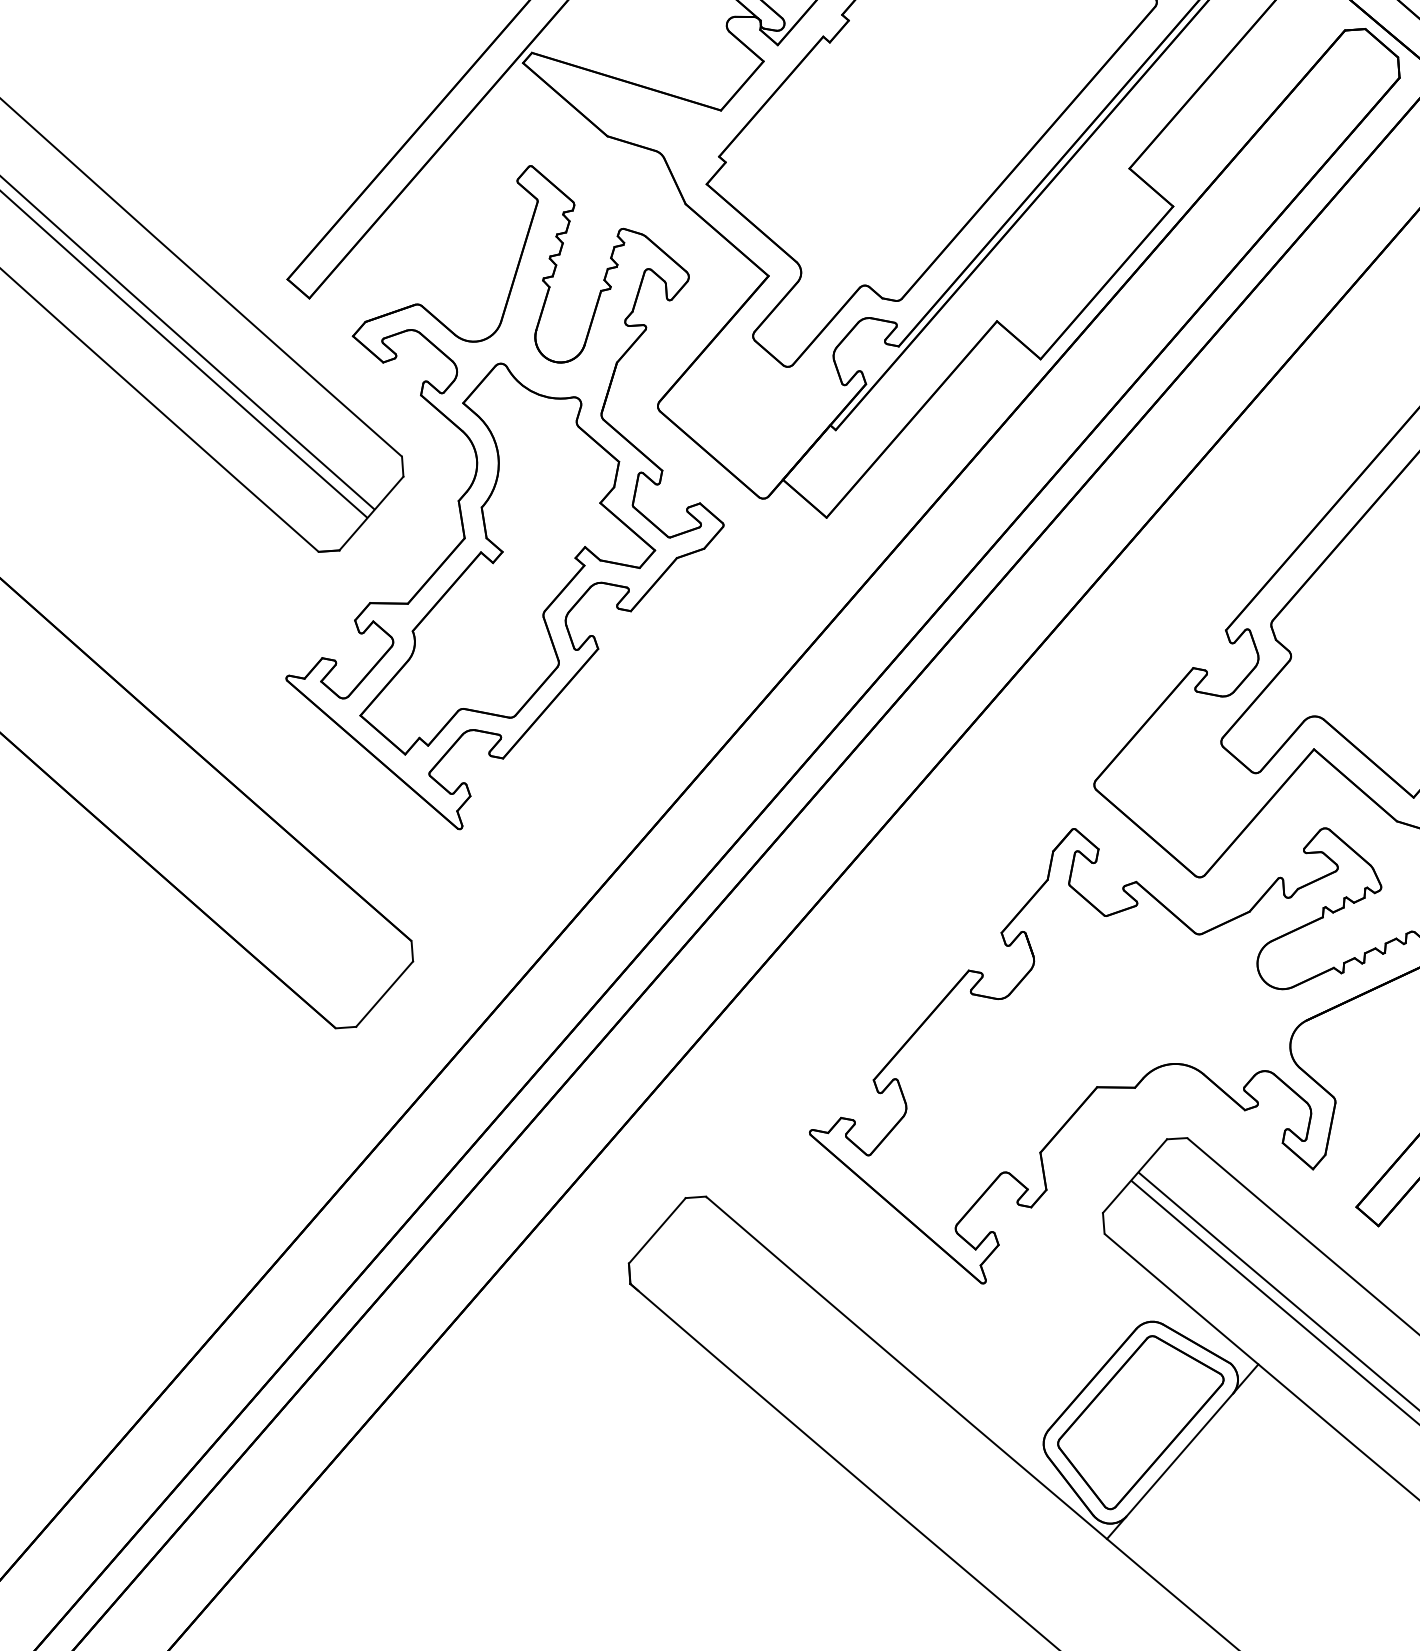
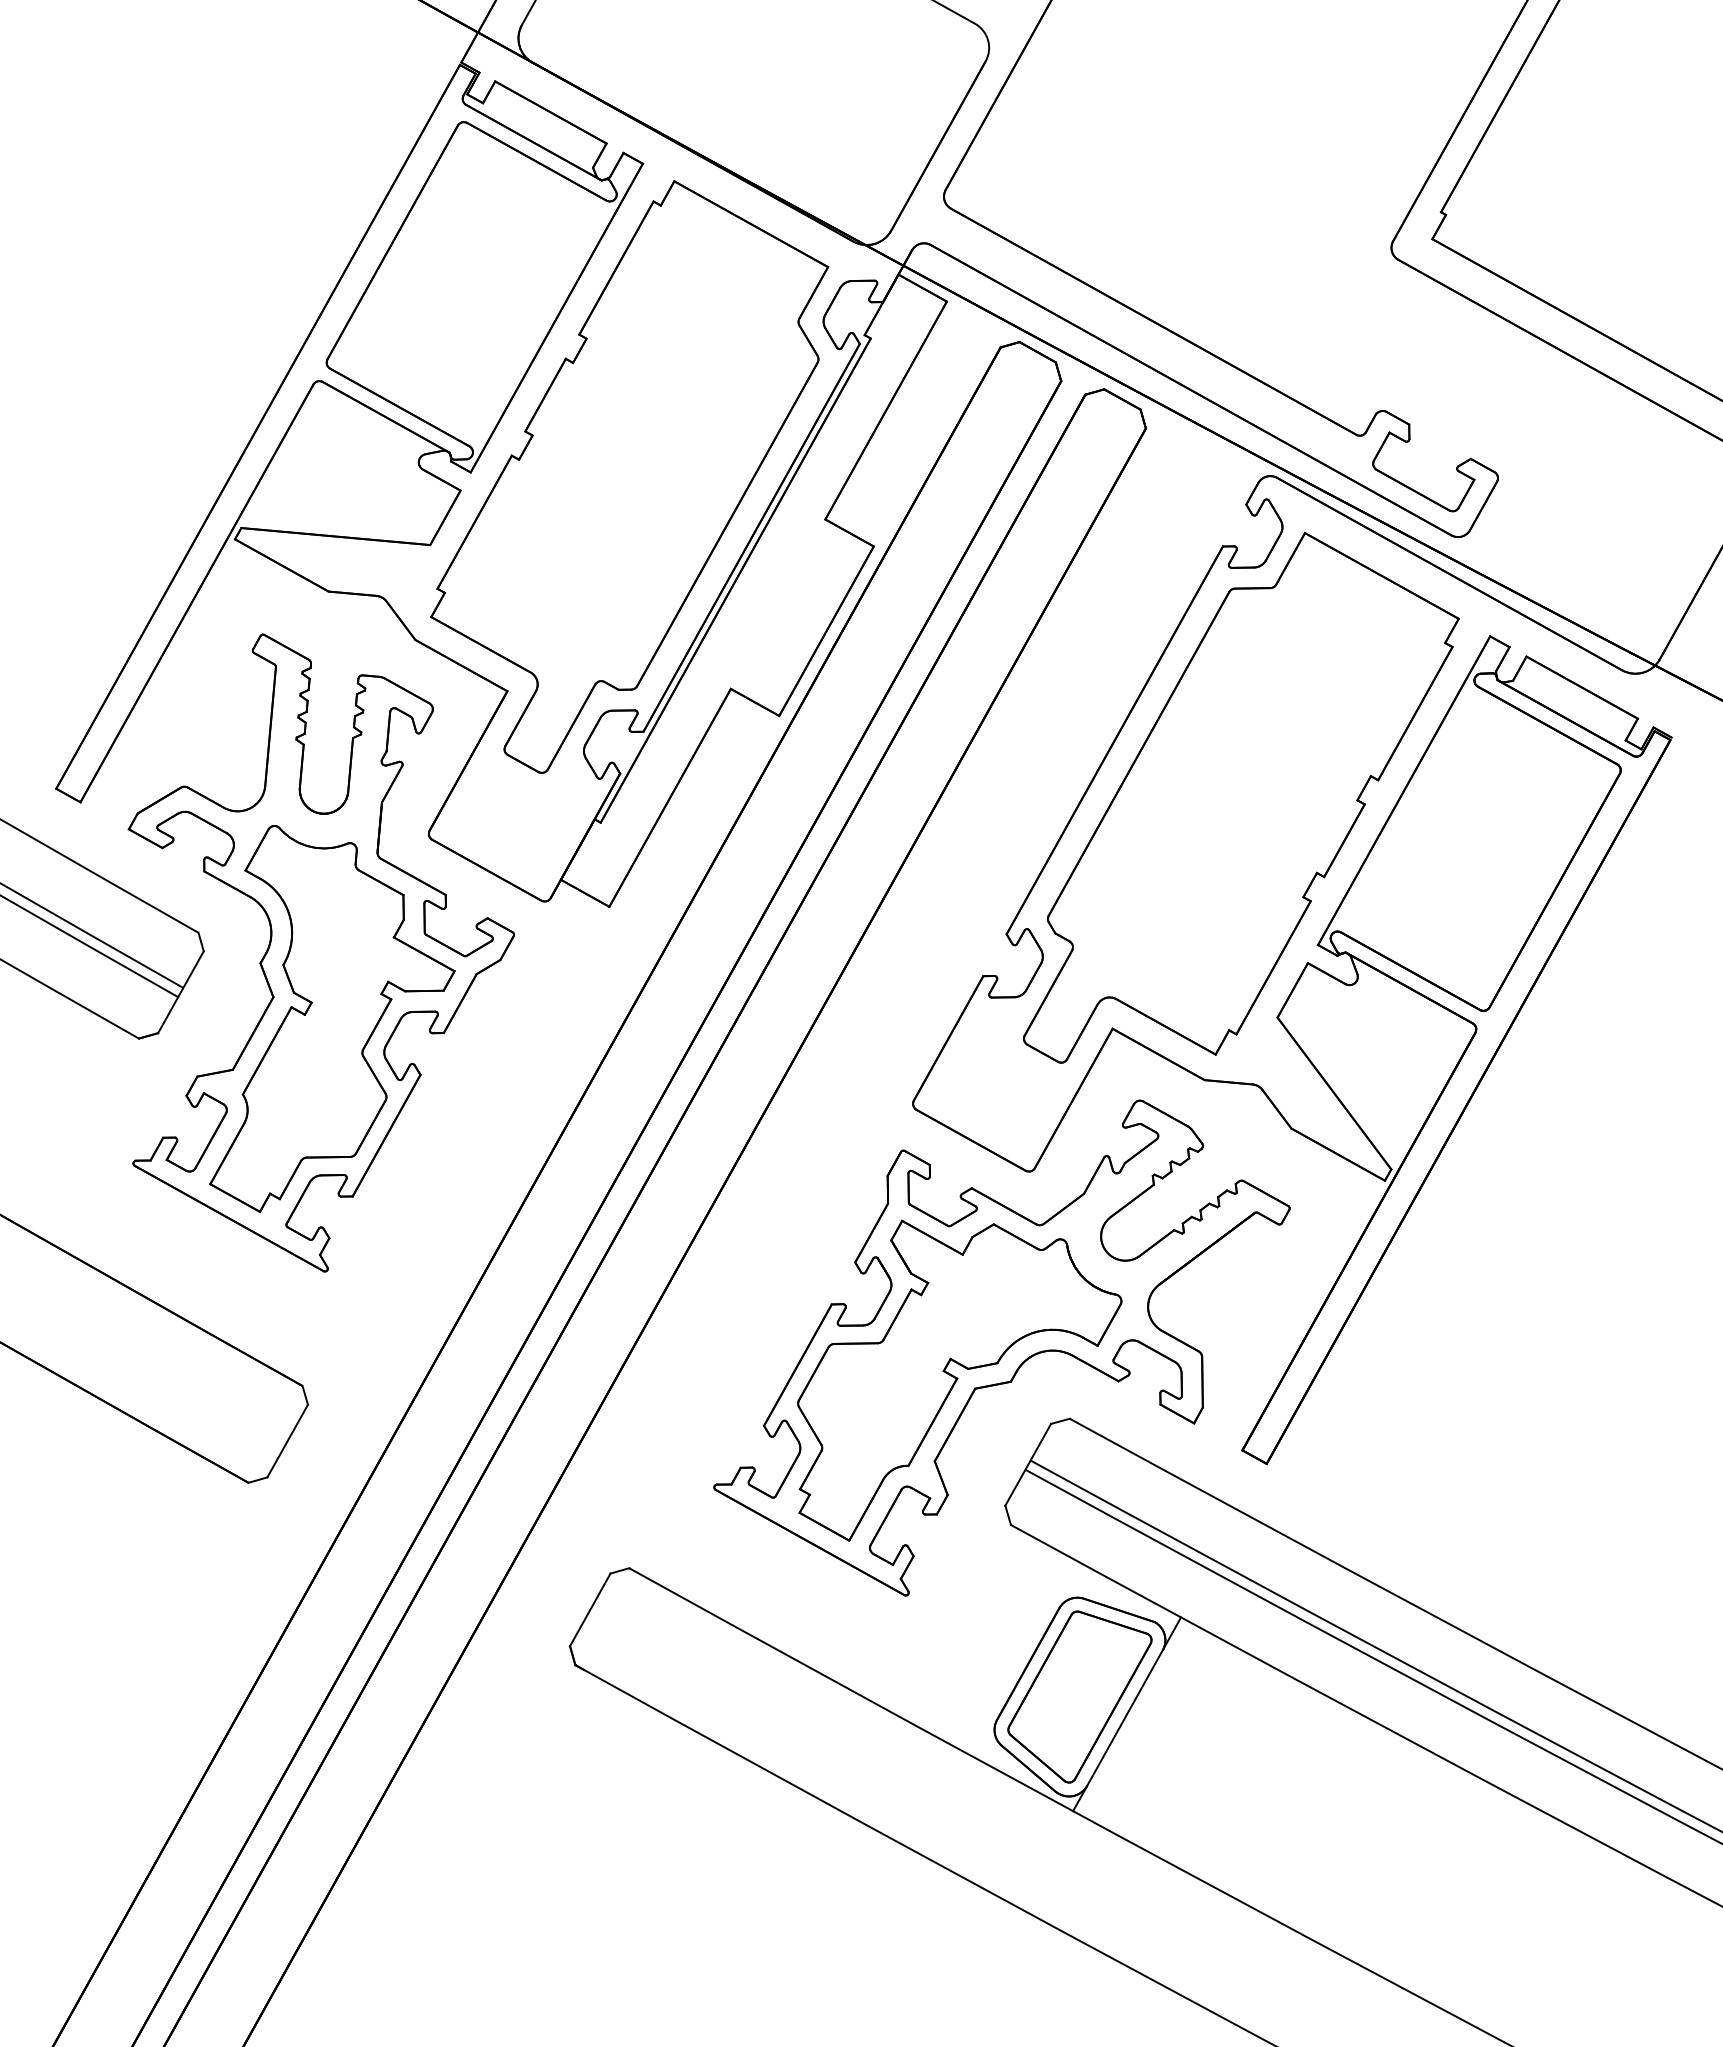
part: (1082, 1075) -> (959, 1380), added

